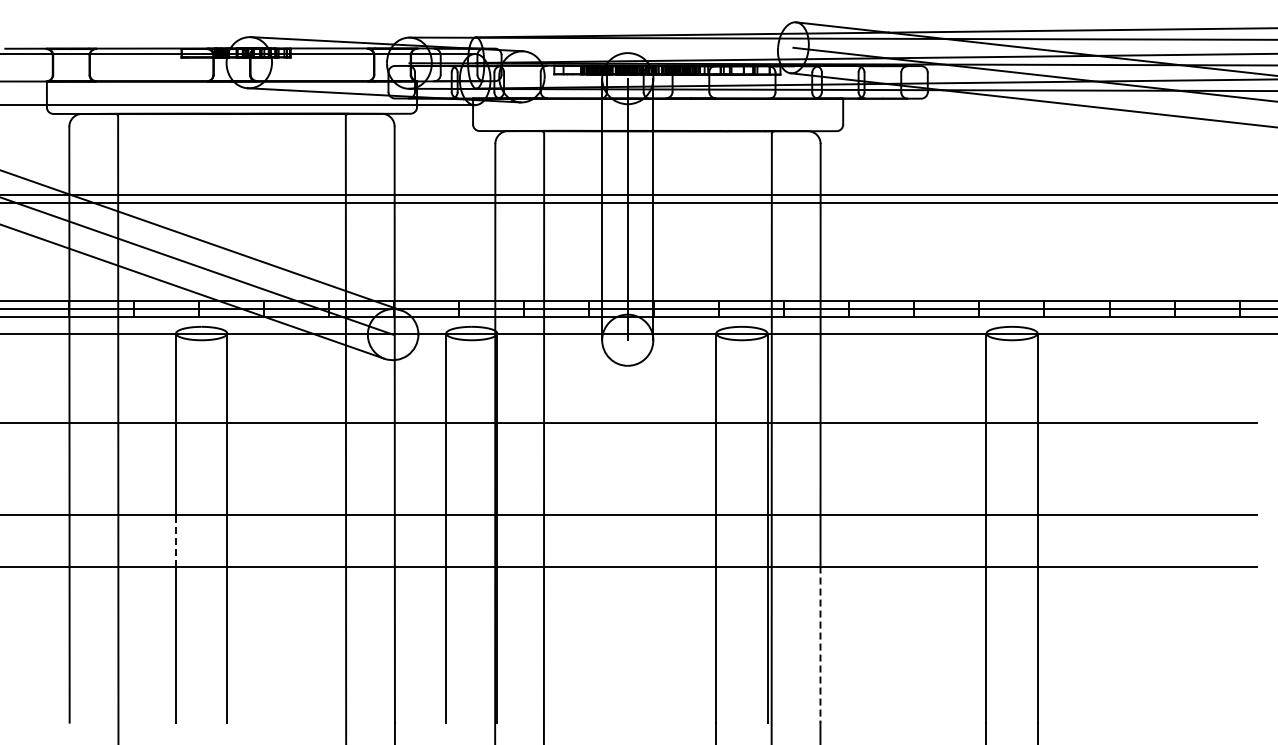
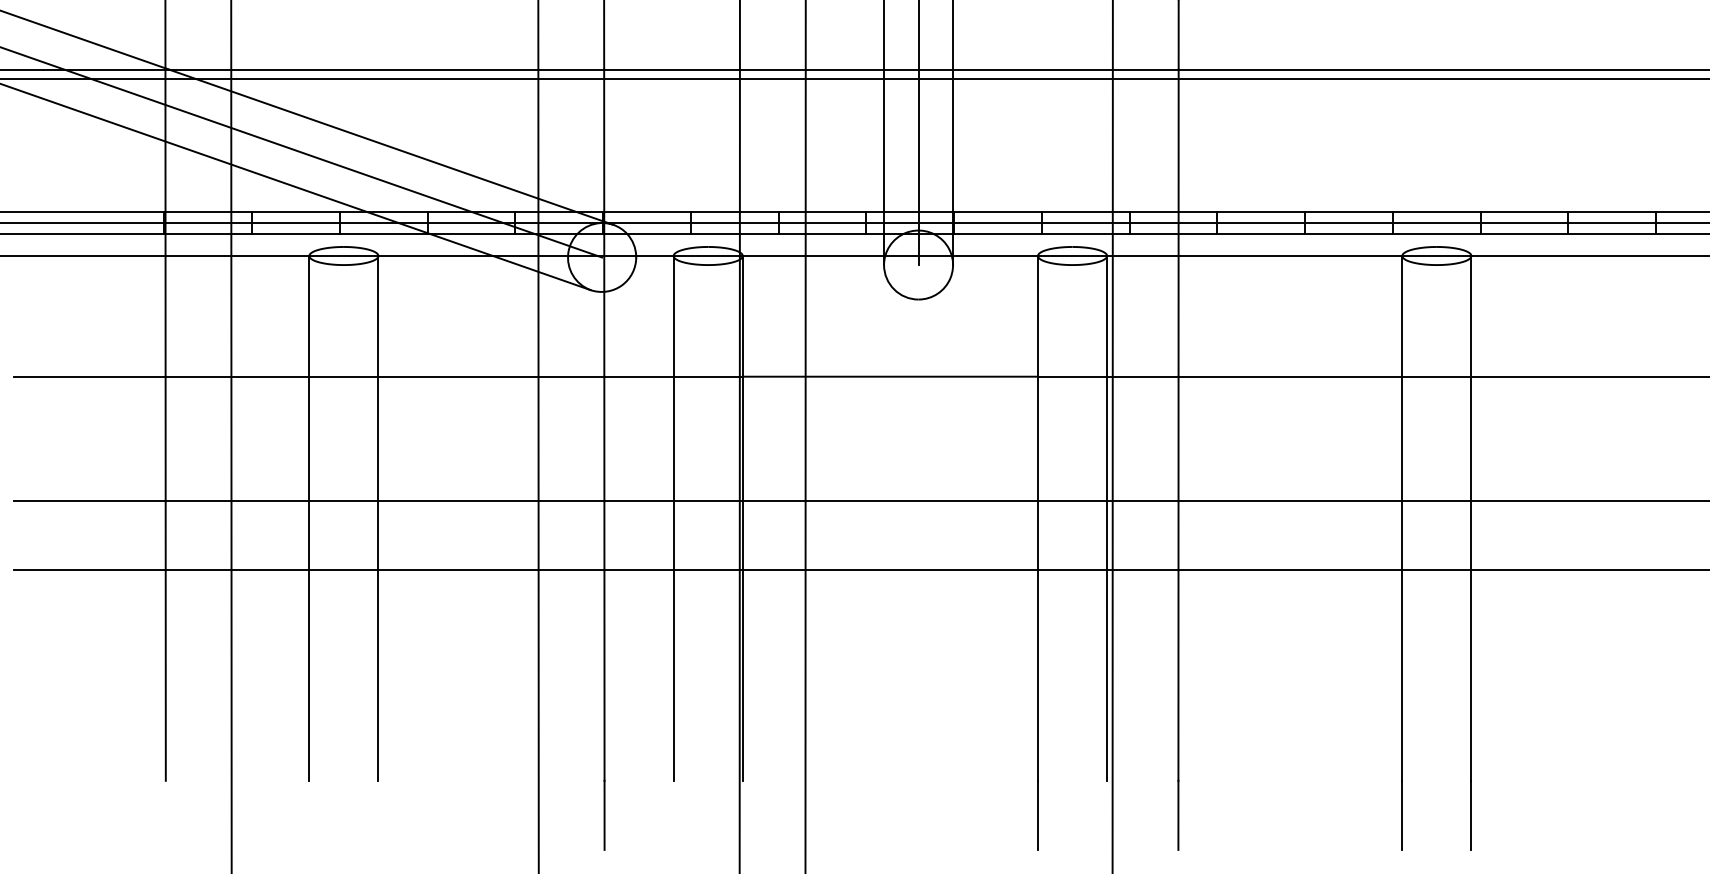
line: (176, 540) -> (309, 535), dashed -> solid
line: (820, 645) -> (1178, 676), dashed -> solid

